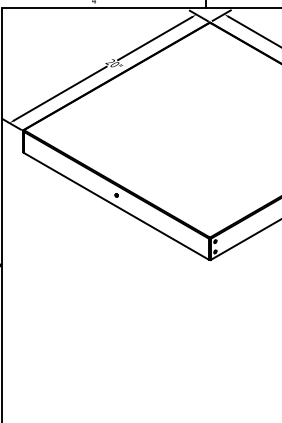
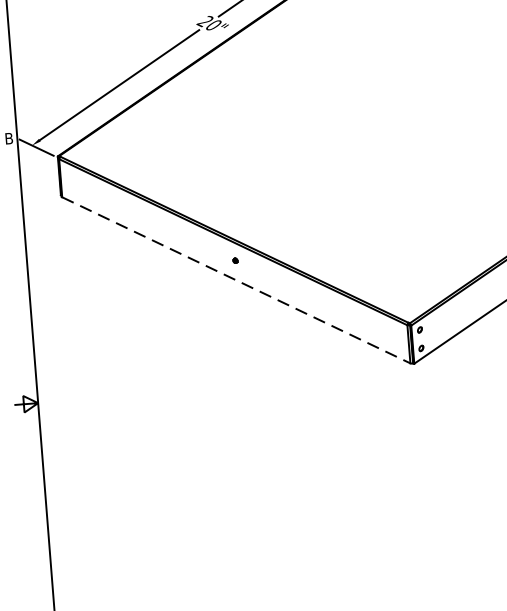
line: (116, 206) -> (236, 280), solid -> dashed

